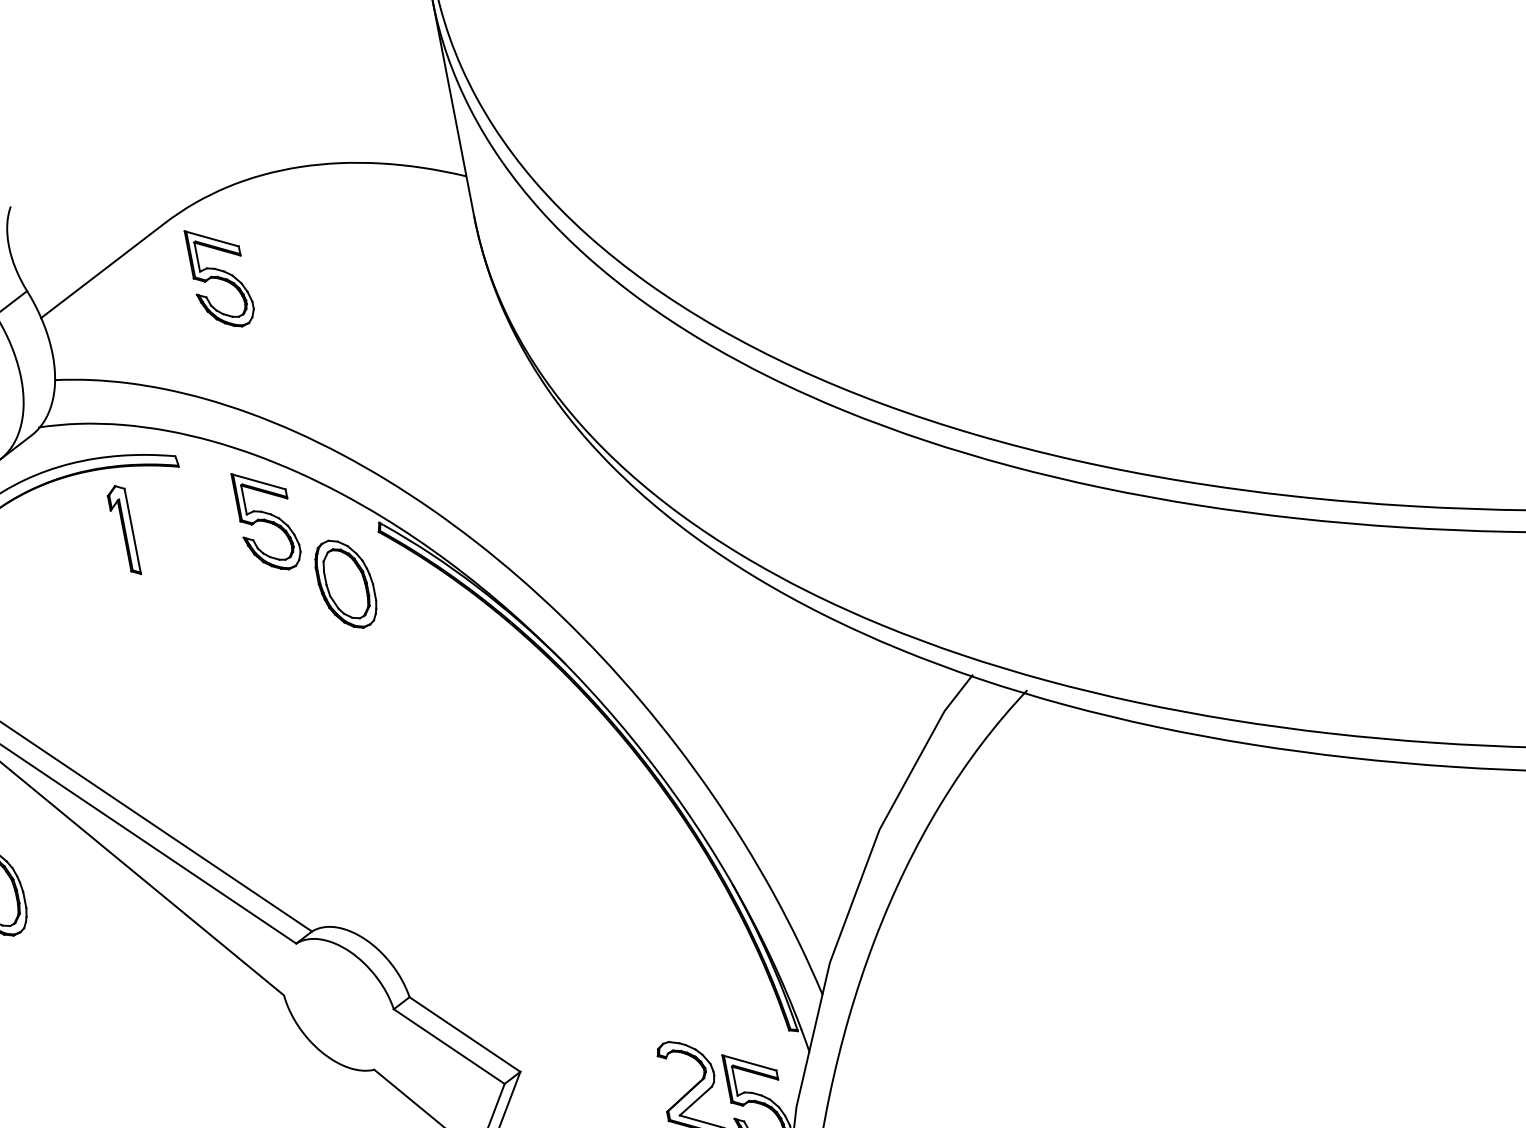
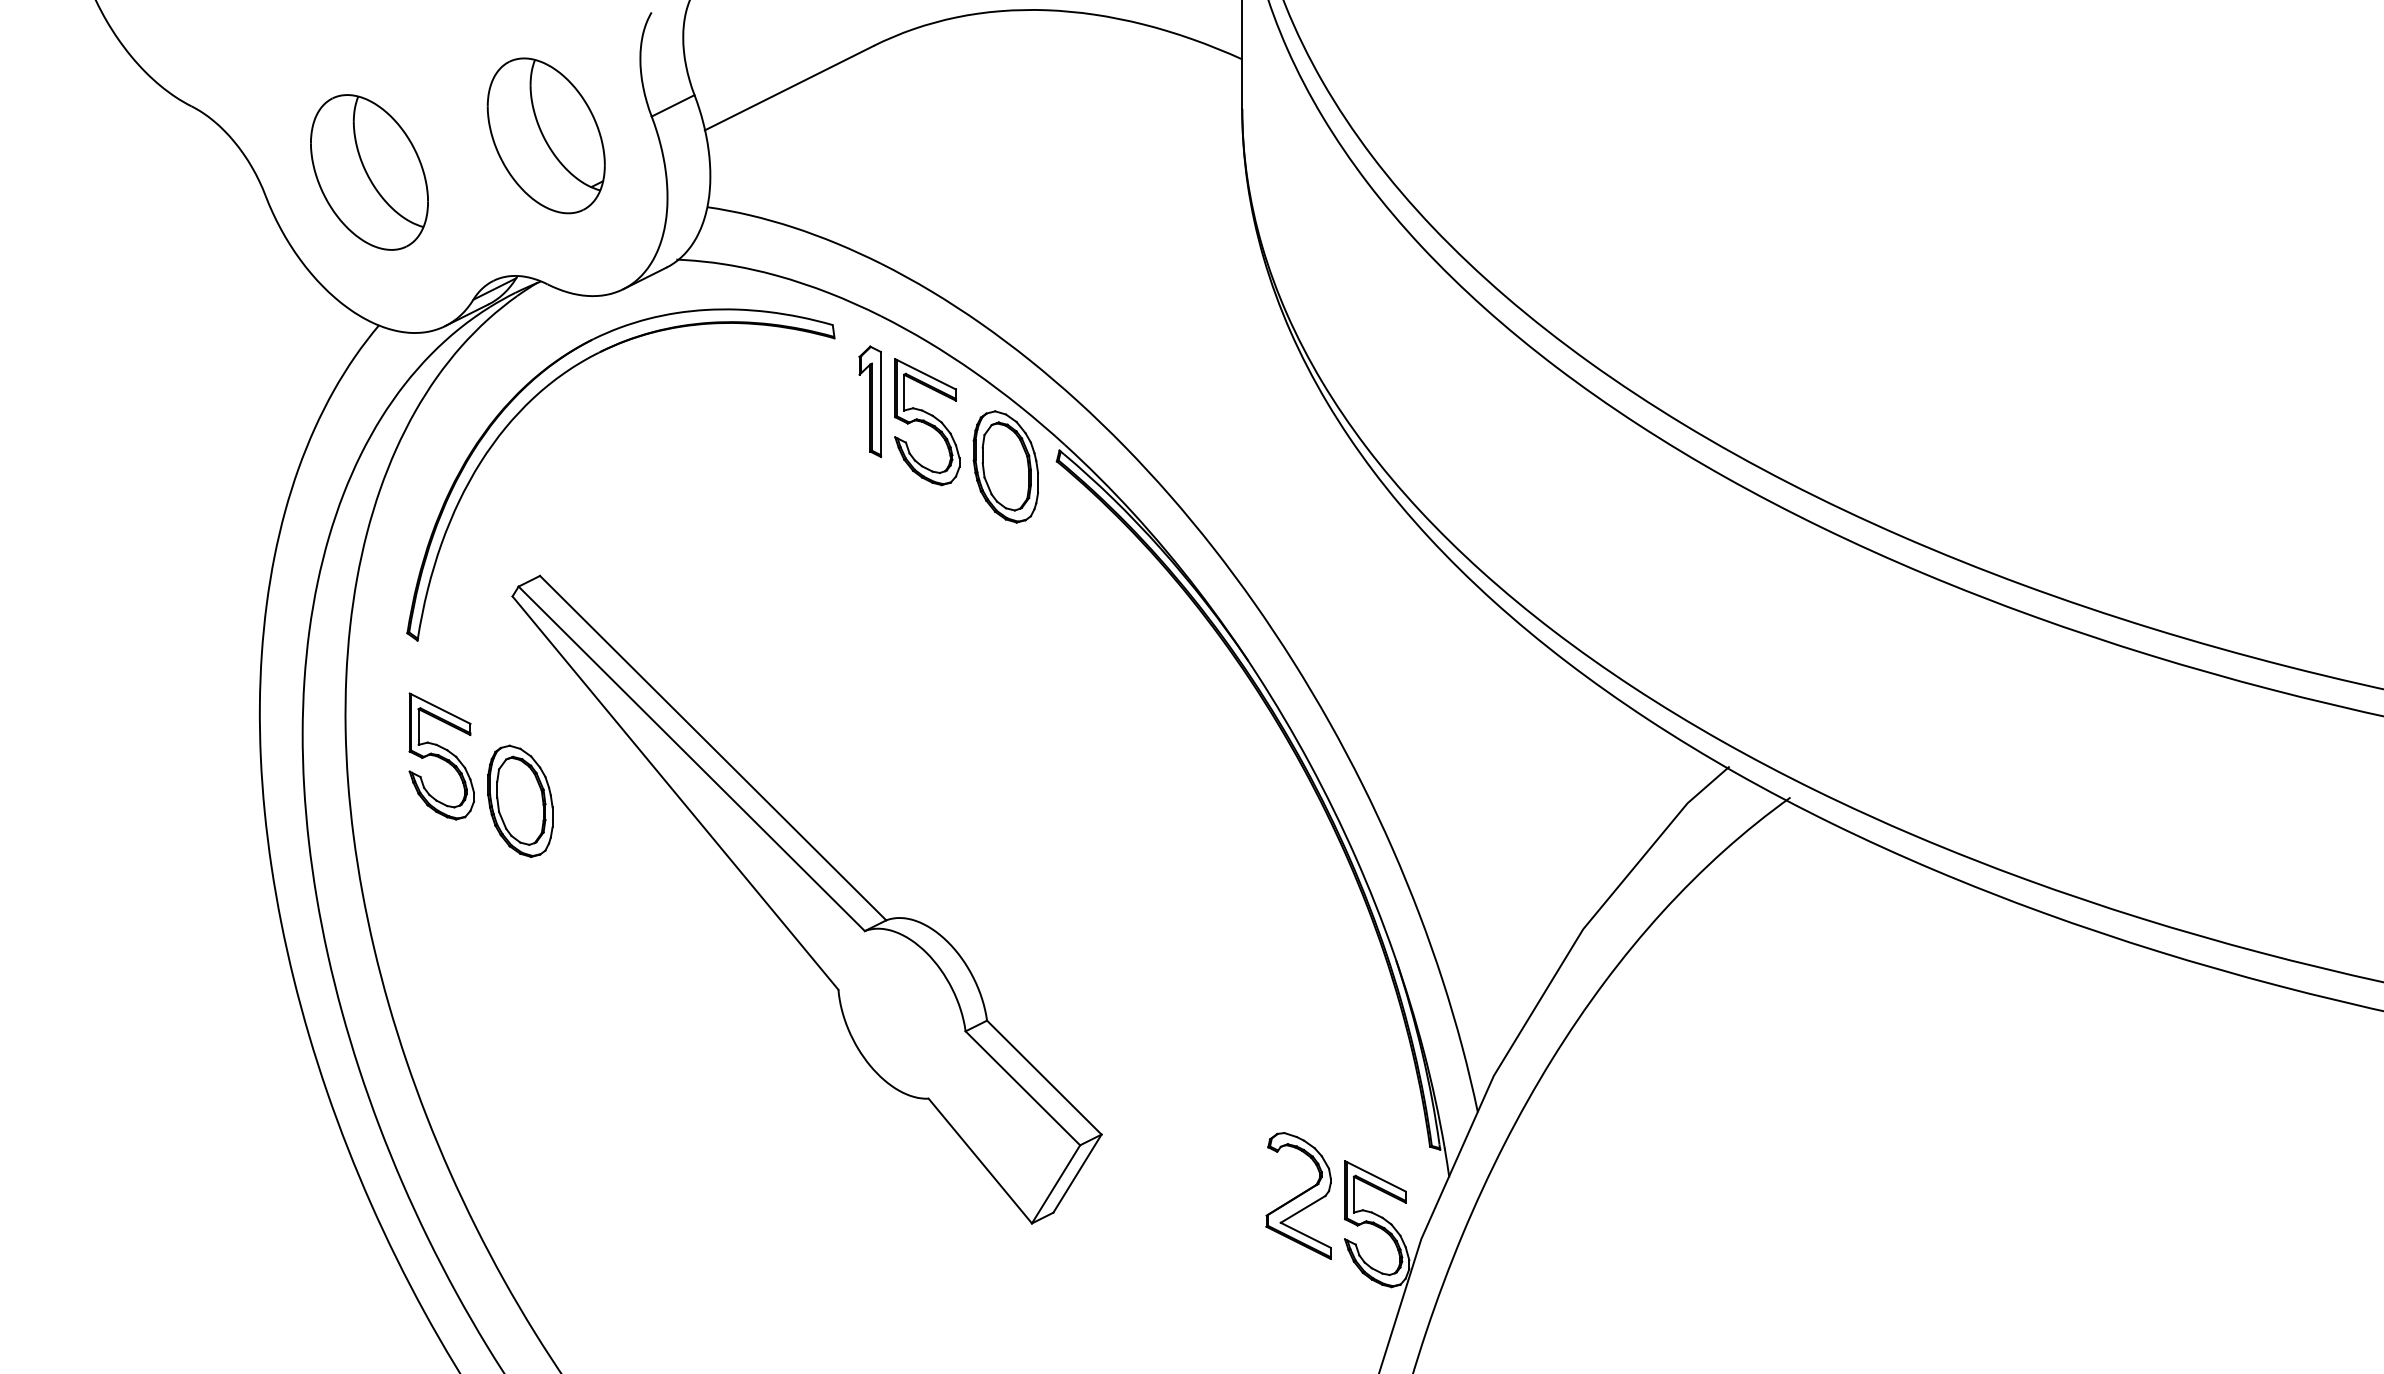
part: (220, 277) -> (927, 123), removed
part: (122, 530) -> (869, 401), moved
part: (345, 583) -> (1005, 466), moved

